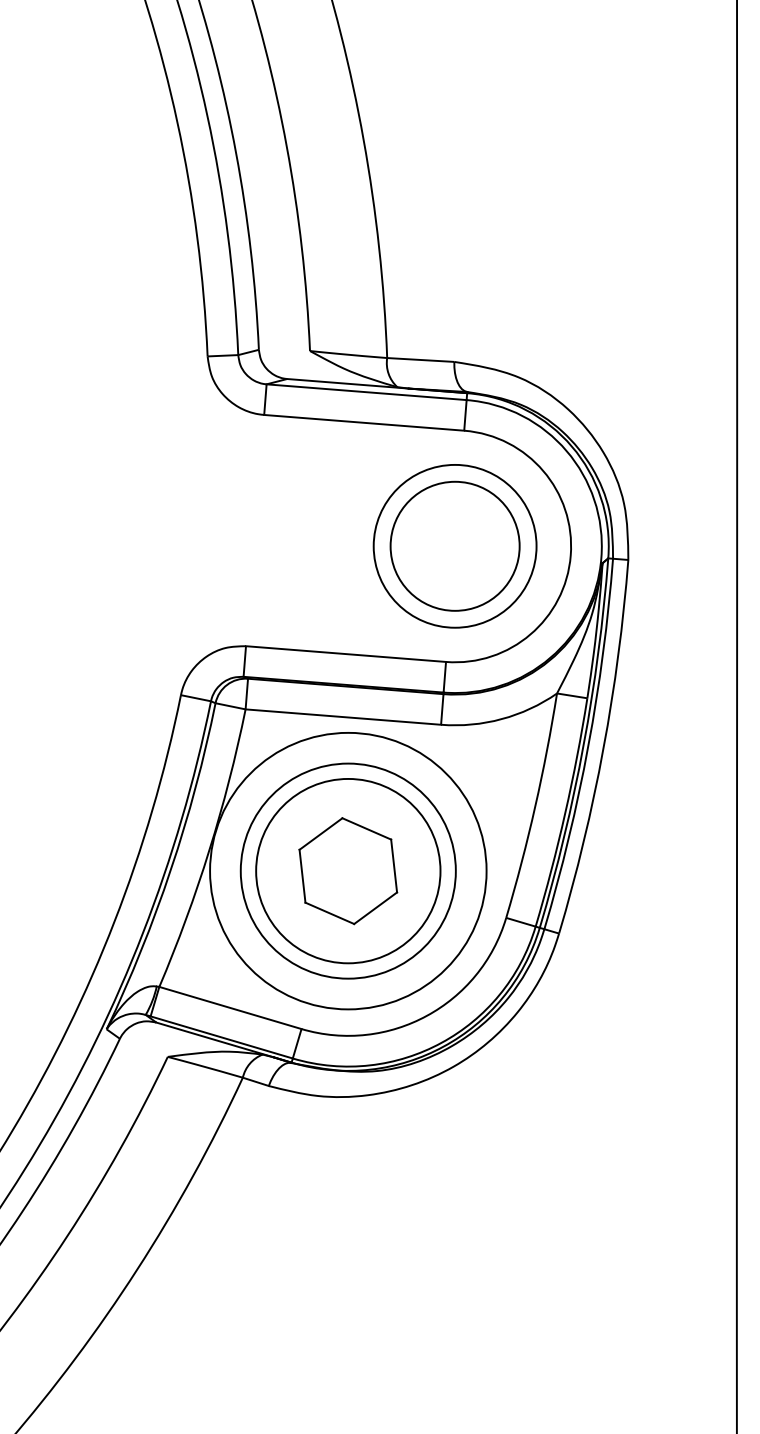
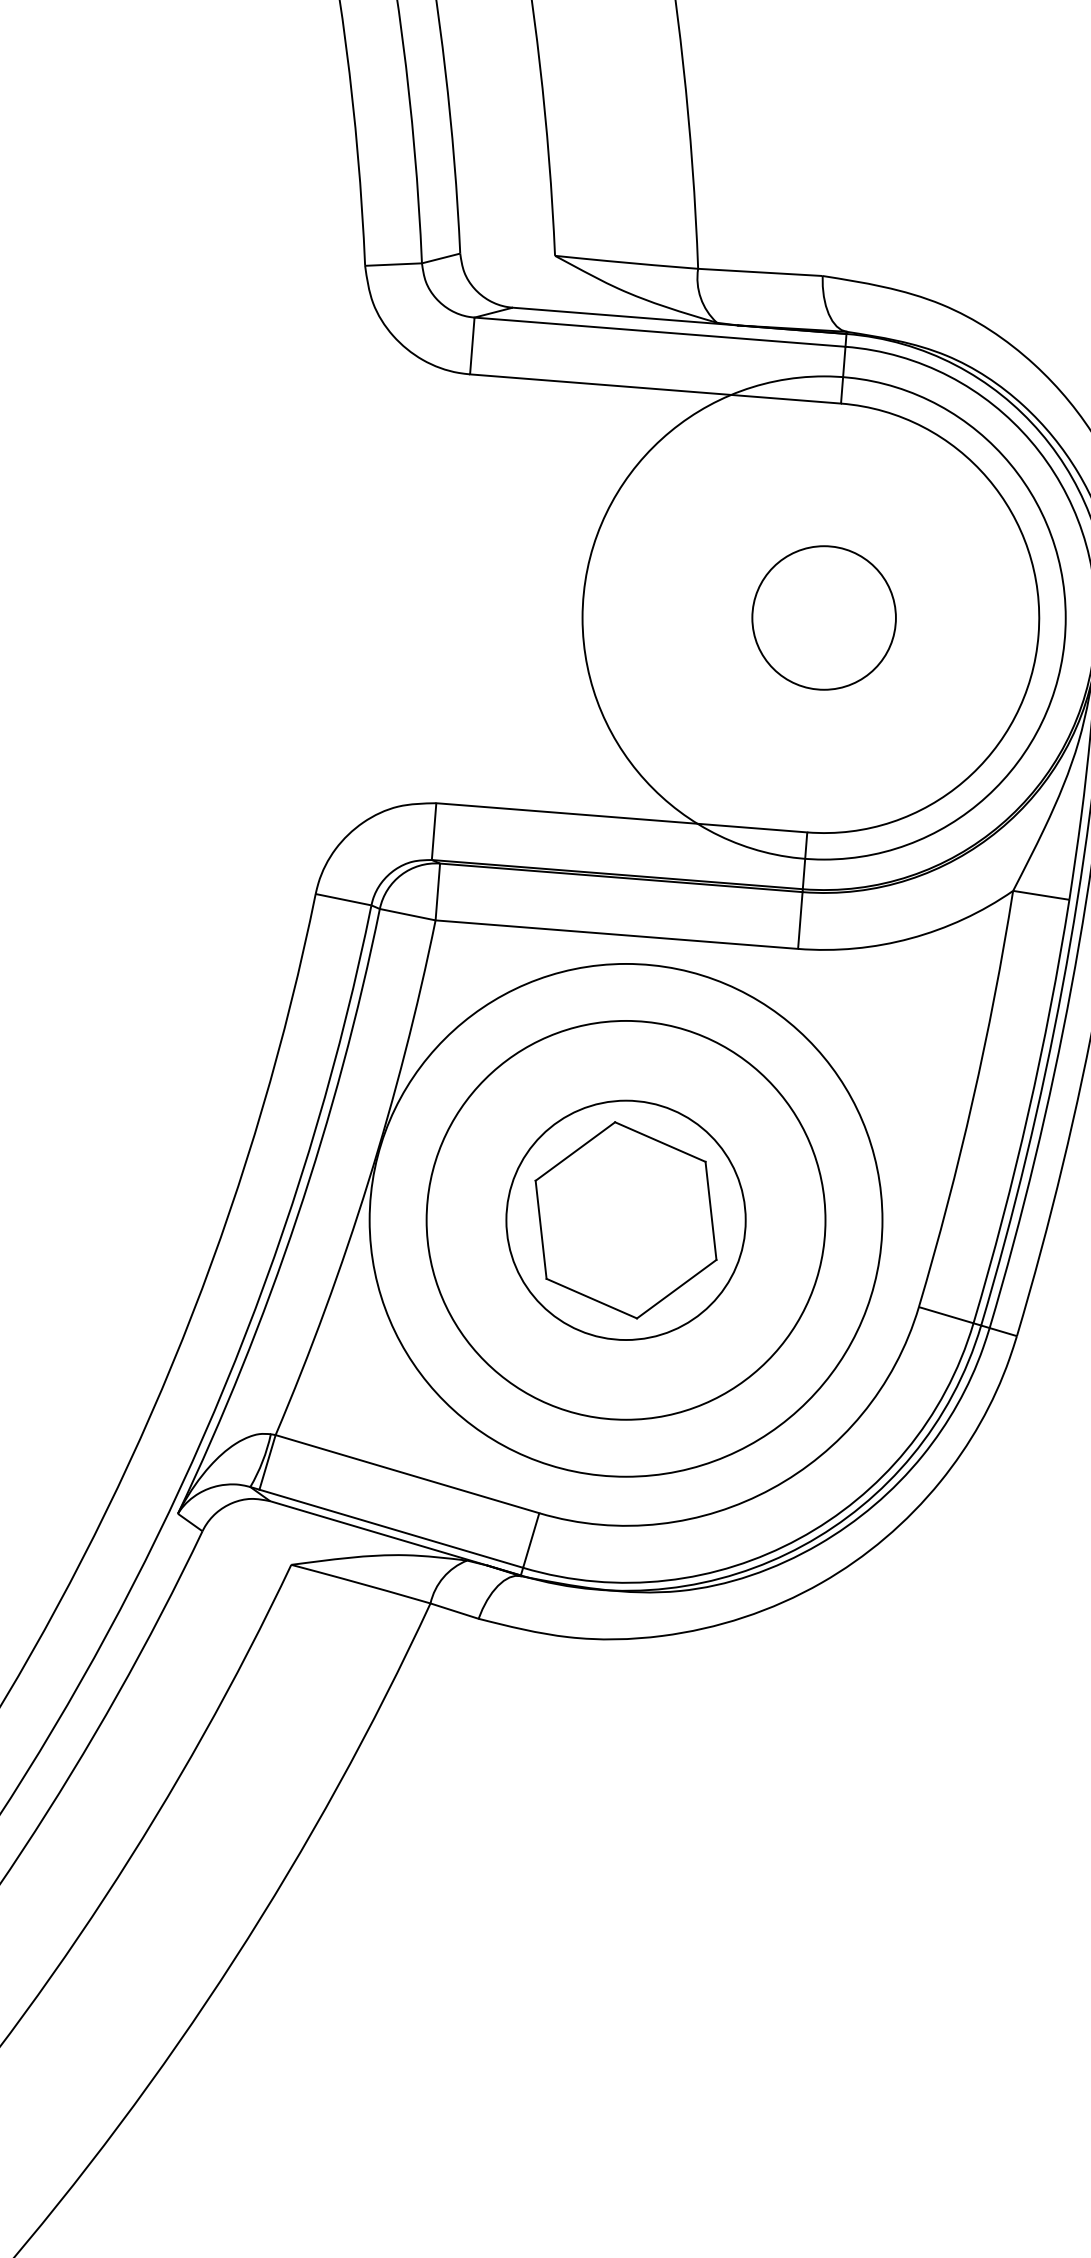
circle: (454, 545) -> (822, 616), size x0.6
circle: (454, 545) -> (822, 616), size x1.6
circle: (348, 870) -> (626, 1219), size x0.7

